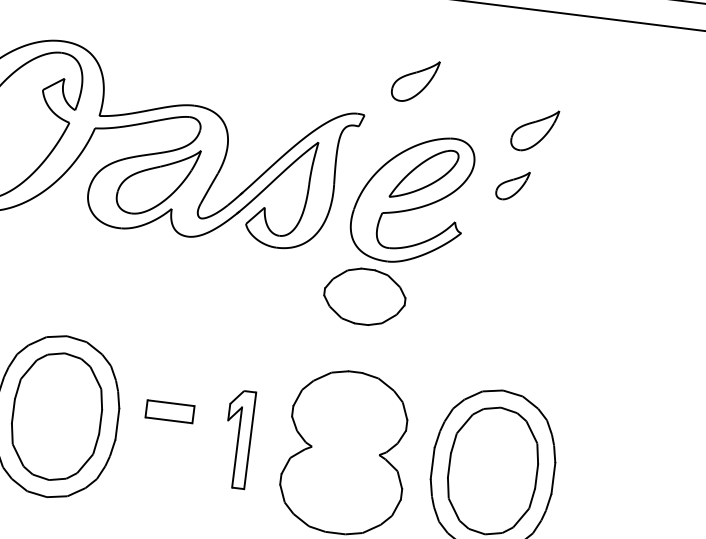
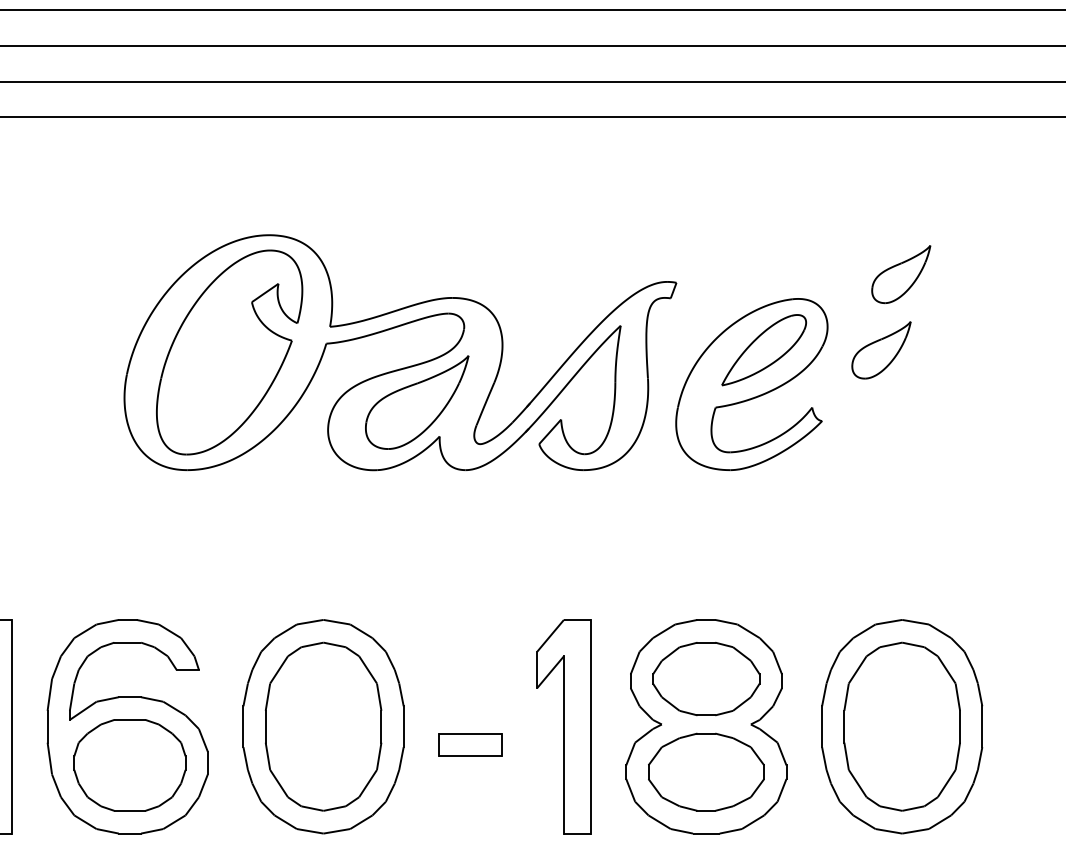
part: (415, 80) -> (737, 229), removed
part: (512, 185) -> (881, 350), size x1.43
part: (364, 297) -> (706, 679), moved
part: (170, 411) -> (470, 744), moved
part: (237, 439) -> (563, 726), size x1.67
part: (341, 486) -> (706, 771), added

